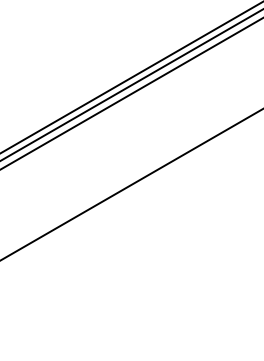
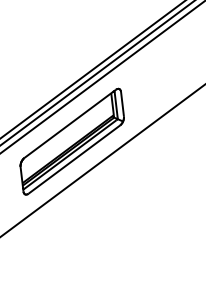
part: (121, 144) -> (72, 141), added

